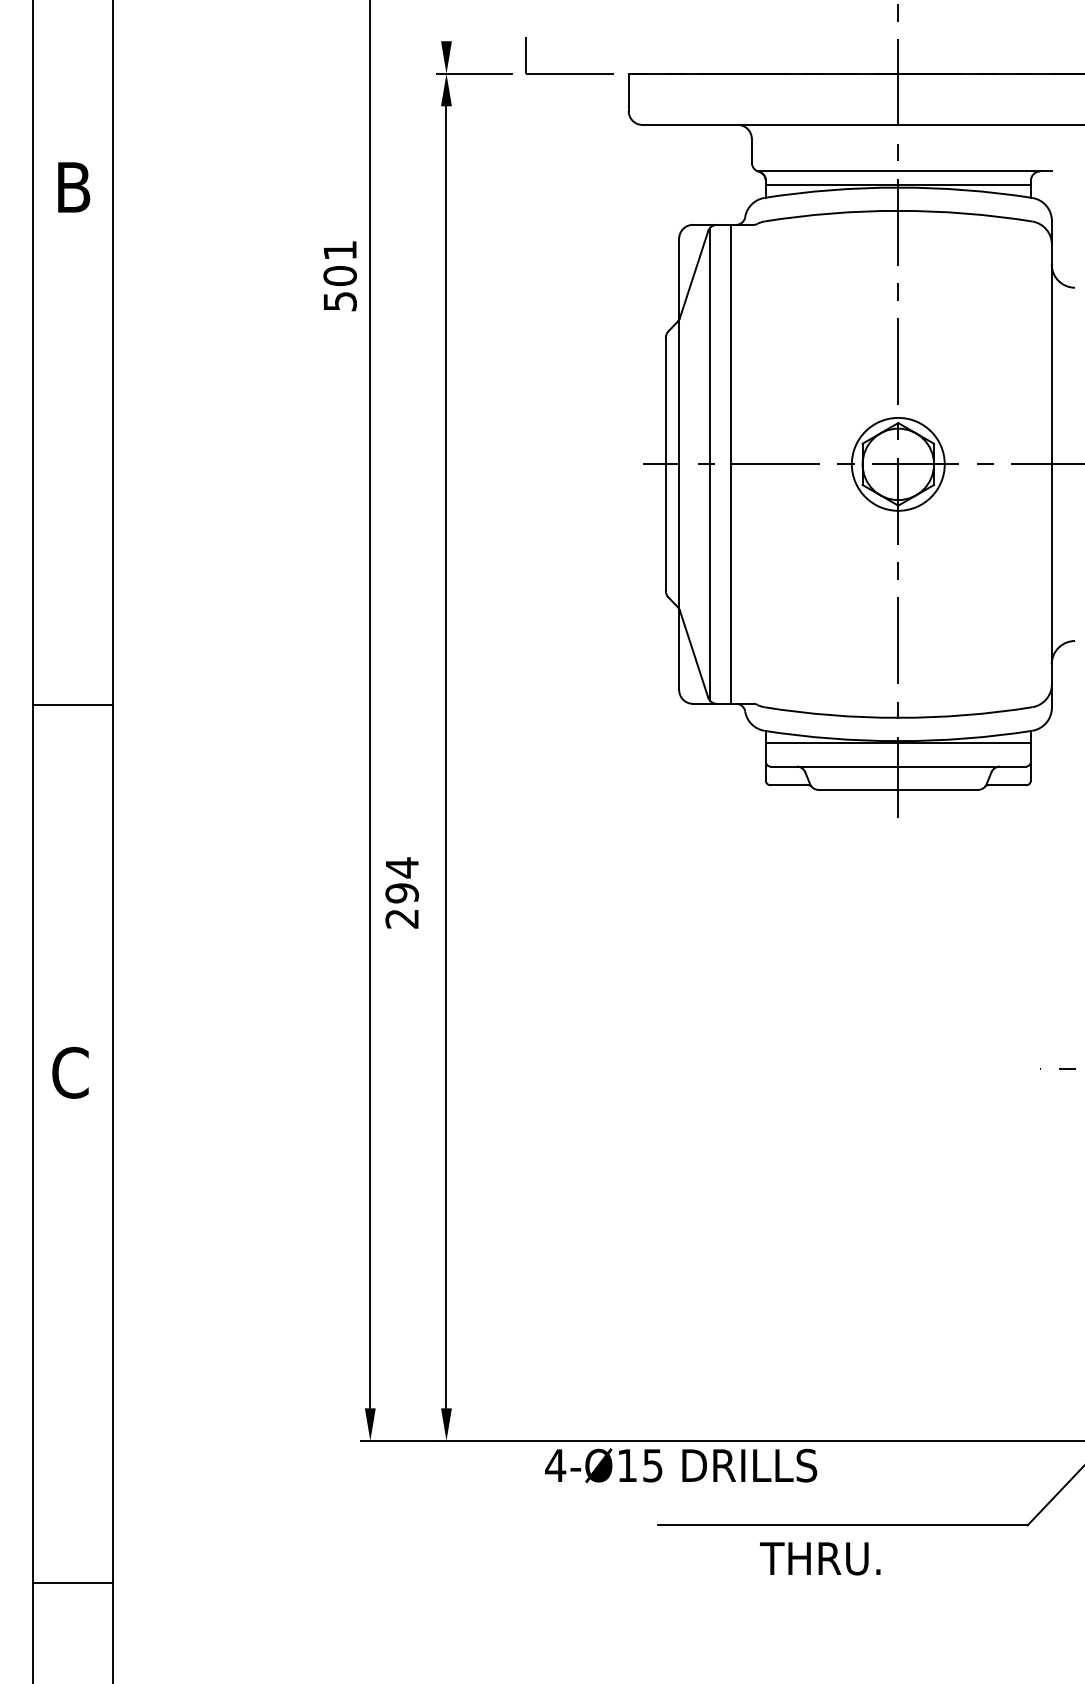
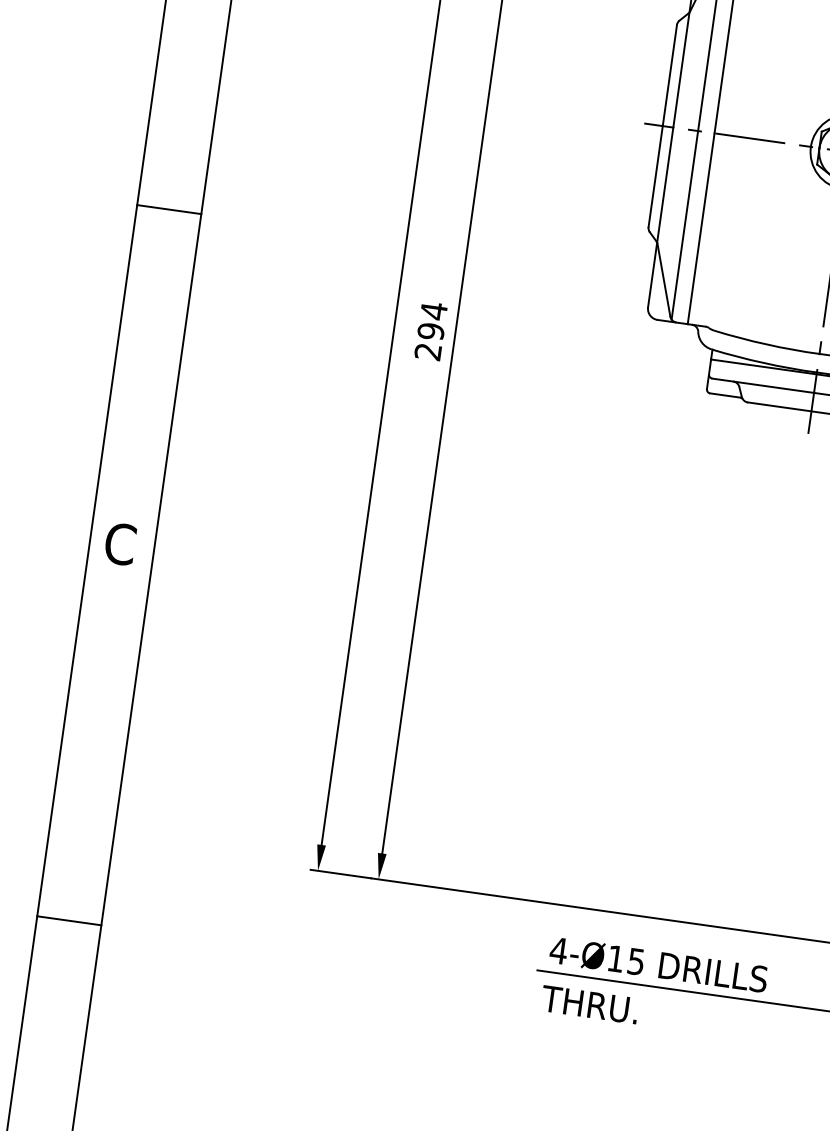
line: (72, 704) -> (169, 209), moved
text: (401, 892) -> (430, 330), moved
text: (681, 1465) -> (659, 964), moved
text: (820, 1558) -> (590, 1004), moved
line: (72, 1583) -> (69, 920), moved

